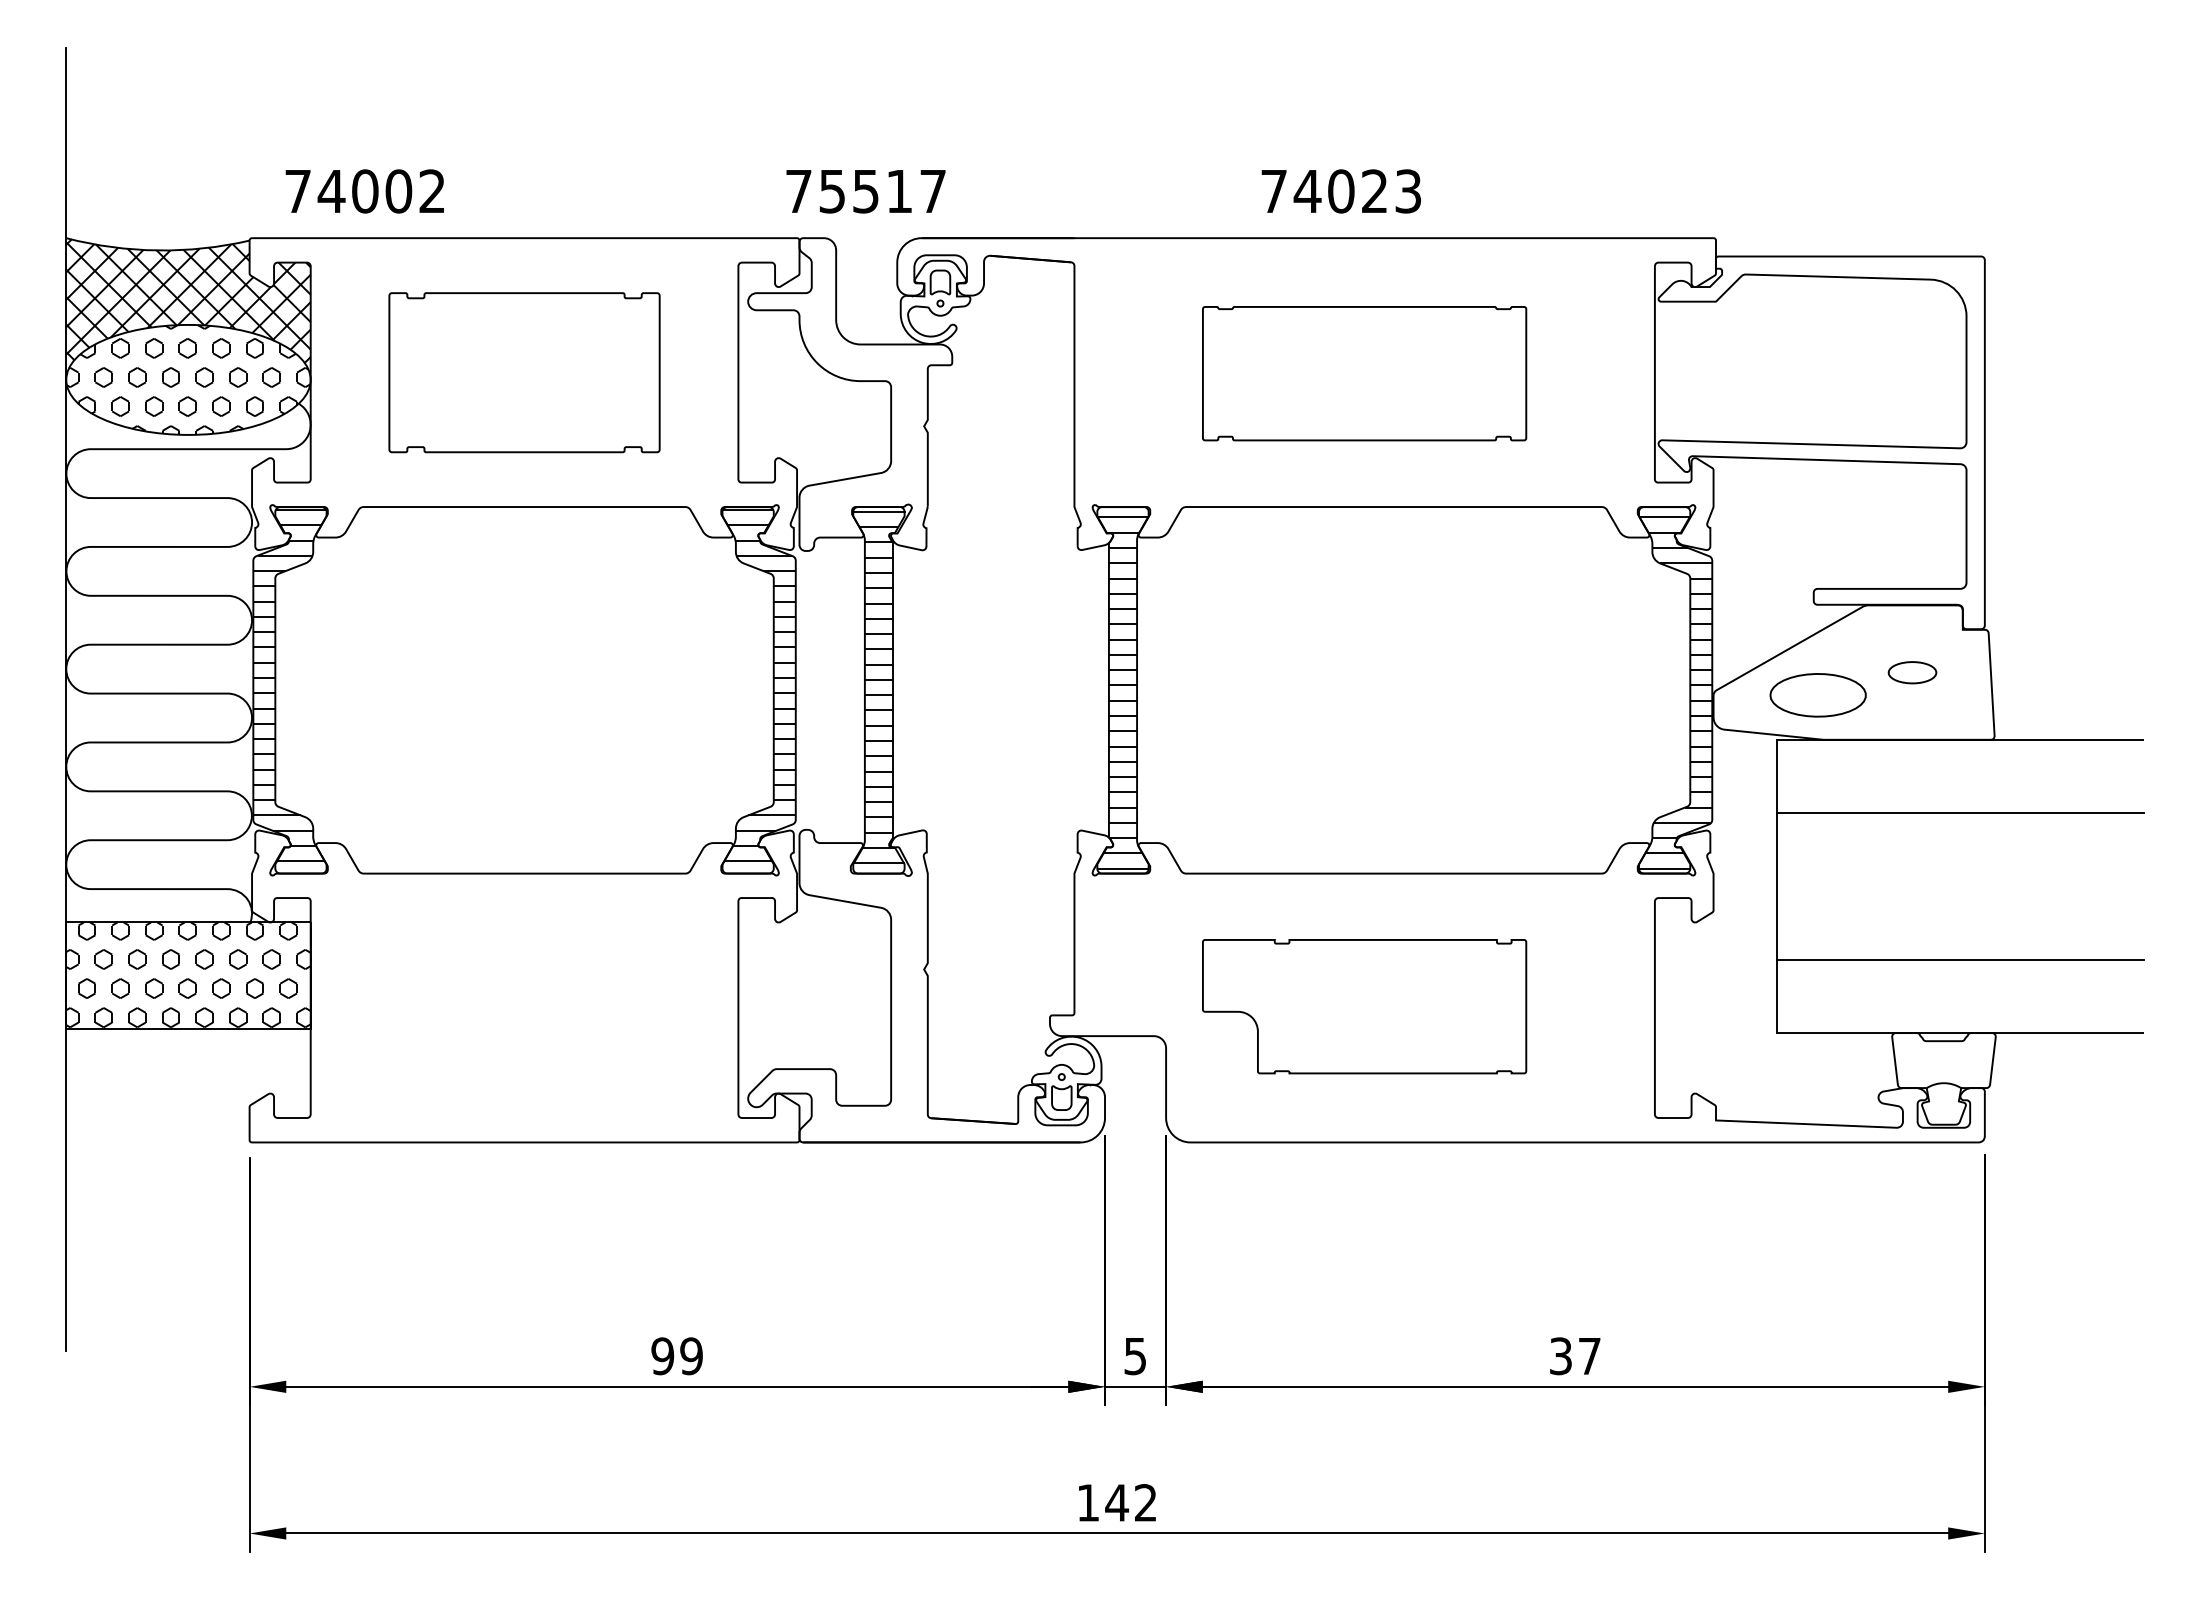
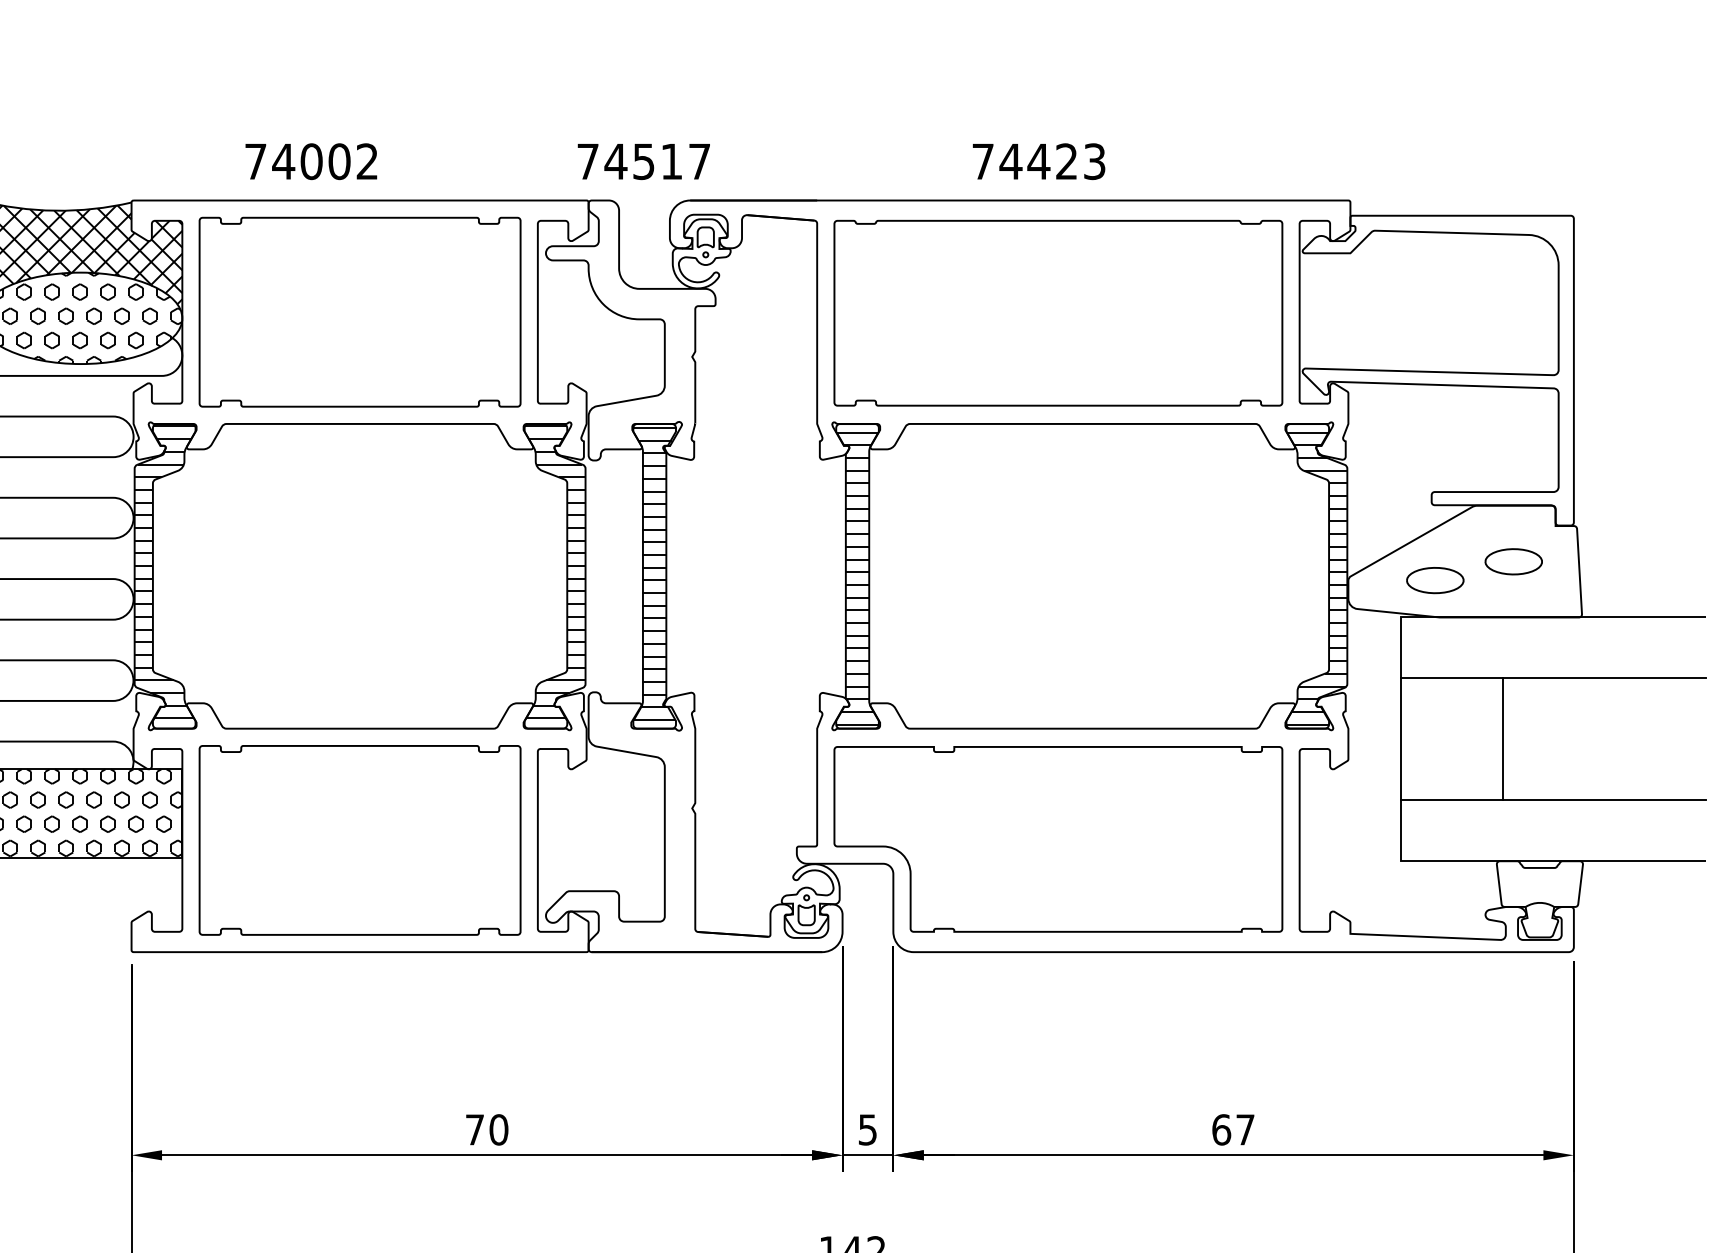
text: (364, 191) -> (311, 161), moved
text: (832, 191) -> (616, 161), 75517 -> 74517
text: (1341, 191) -> (1039, 161), 74023 -> 74423
part: (524, 372) -> (360, 312), size x1.43
part: (1364, 373) -> (1058, 312), size x1.67
part: (1912, 672) -> (1513, 561), size x1.43
part: (1817, 695) -> (1434, 580), size x0.71
line: (1899, 886) -> (1502, 739), added
part: (1364, 1006) -> (1058, 839), size x1.67
part: (524, 1007) -> (360, 839), added
text: (676, 1356) -> (486, 1130), 99 -> 70
text: (1560, 1356) -> (1221, 1130), 37 -> 67

